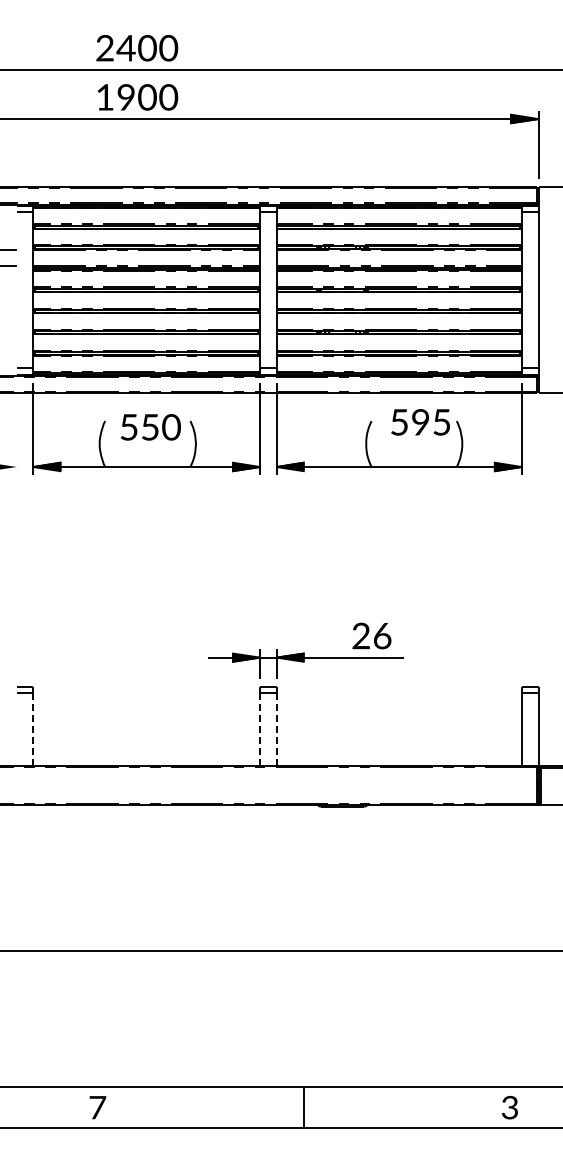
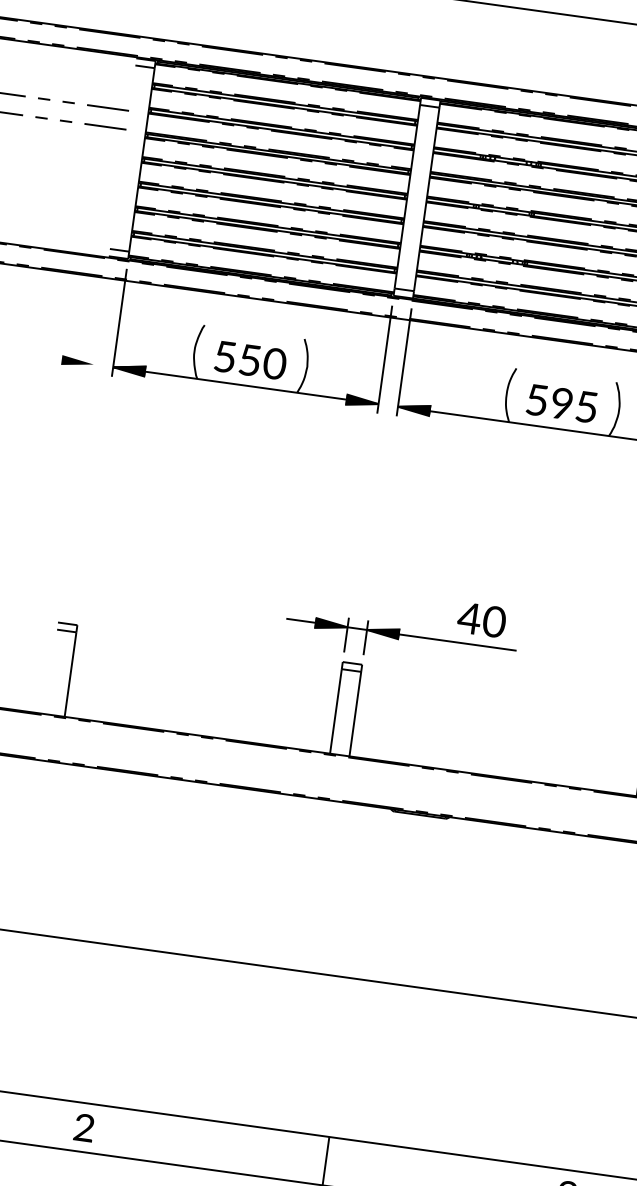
text: (420, 422) -> (561, 403), moved
text: (150, 427) -> (250, 360), moved
text: (371, 635) -> (481, 619), 26 -> 40
line: (33, 730) -> (70, 675), dashed -> solid
line: (260, 730) -> (336, 712), dashed -> solid
line: (276, 730) -> (355, 715), dashed -> solid
text: (97, 1107) -> (84, 1127), 7 -> 2

